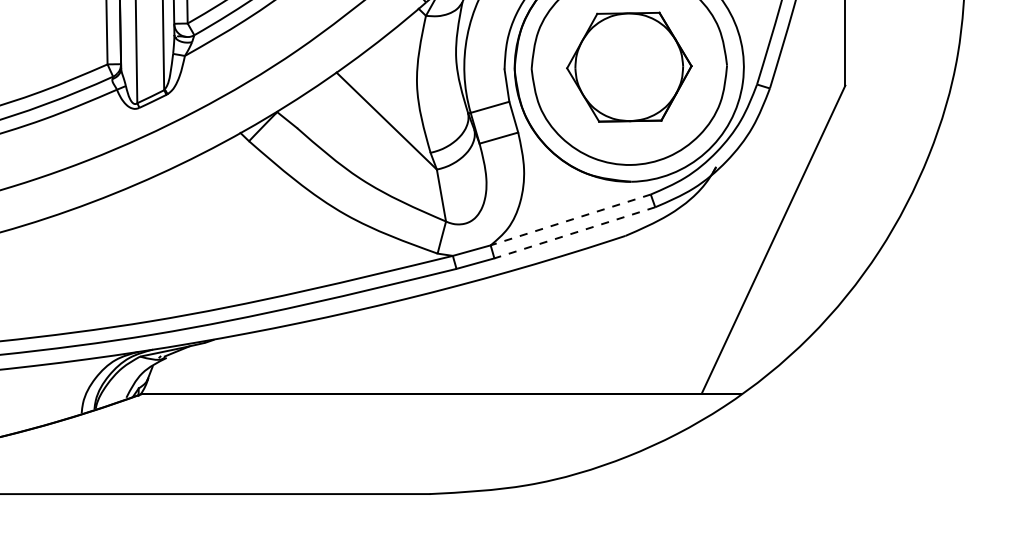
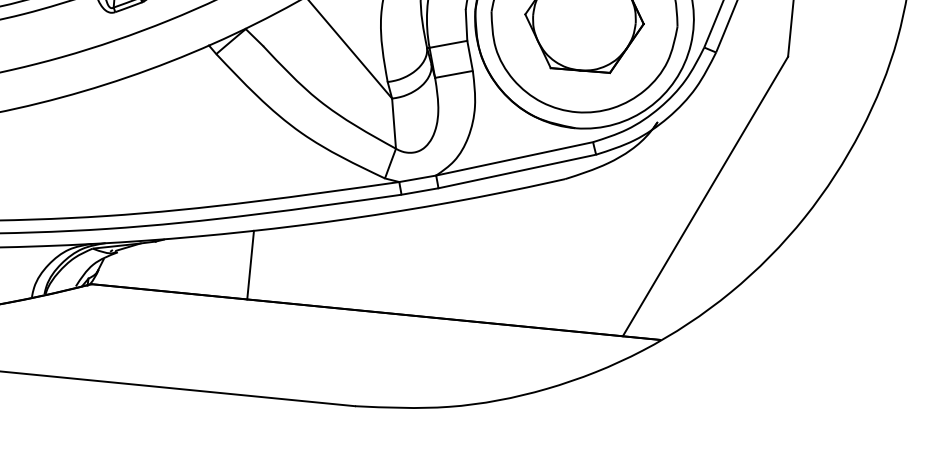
line: (570, 220) -> (514, 159), dashed -> solid
line: (574, 233) -> (516, 172), dashed -> solid
line: (306, 357) -> (250, 264), added

